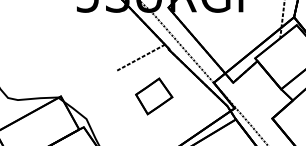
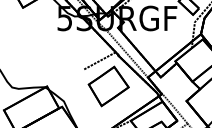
part: (153, 96) -> (108, 86), size x1.67

